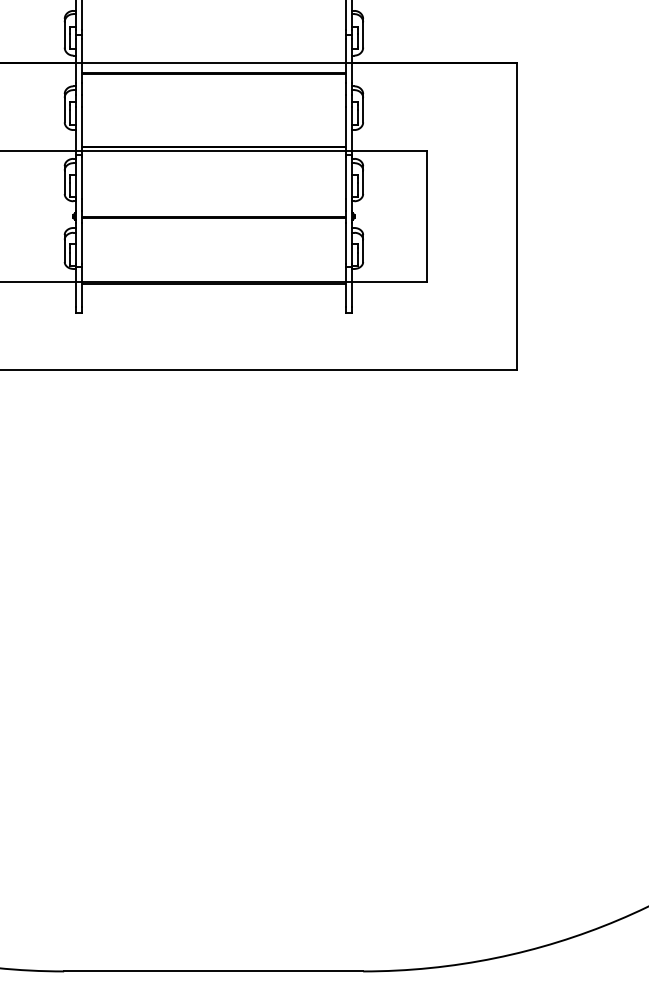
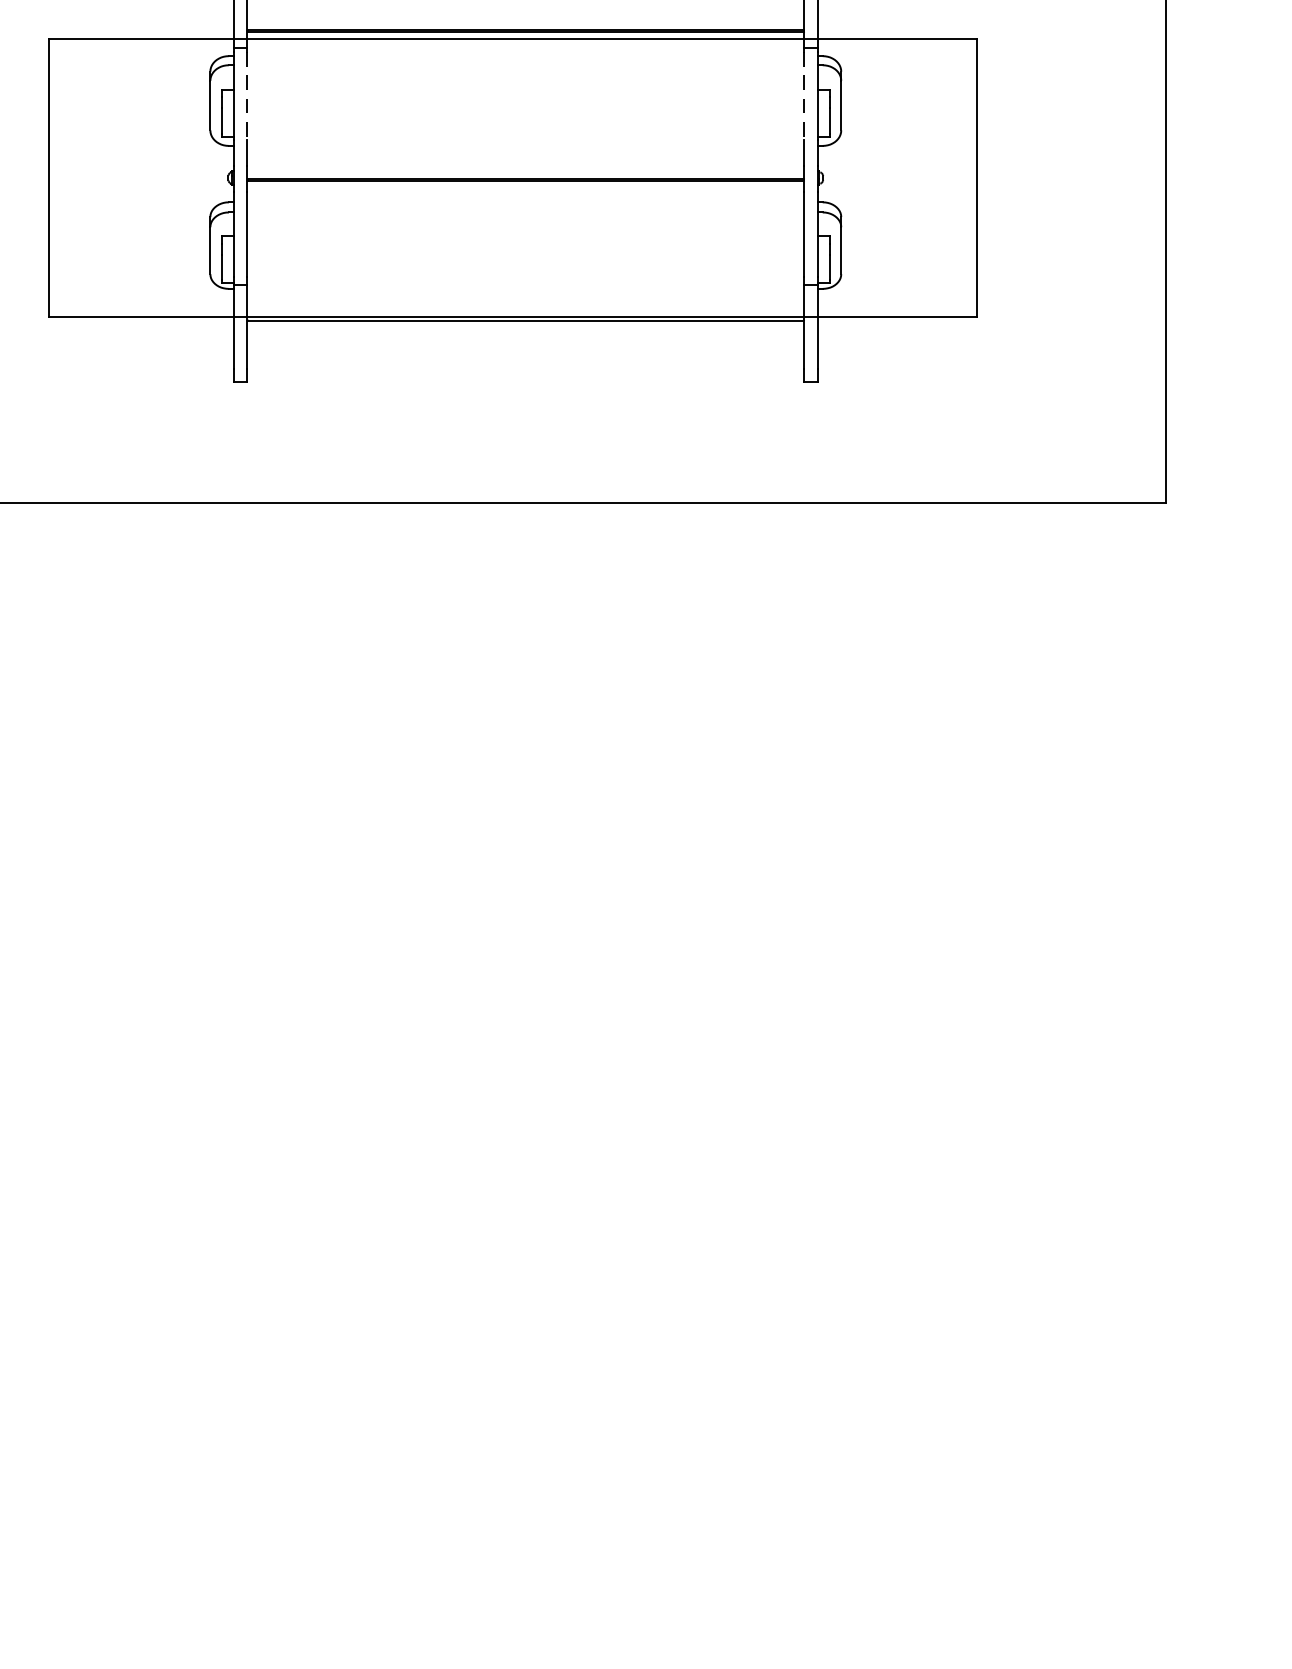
line: (82, 177) -> (247, 95), solid -> dashed
line: (345, 177) -> (803, 95), solid -> dashed

